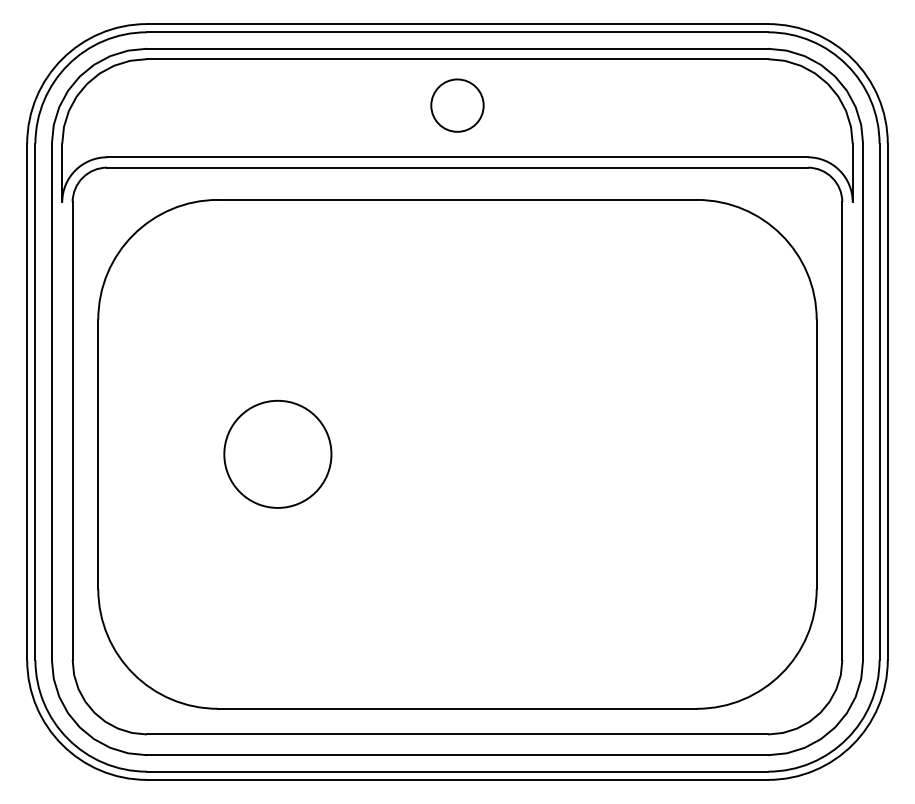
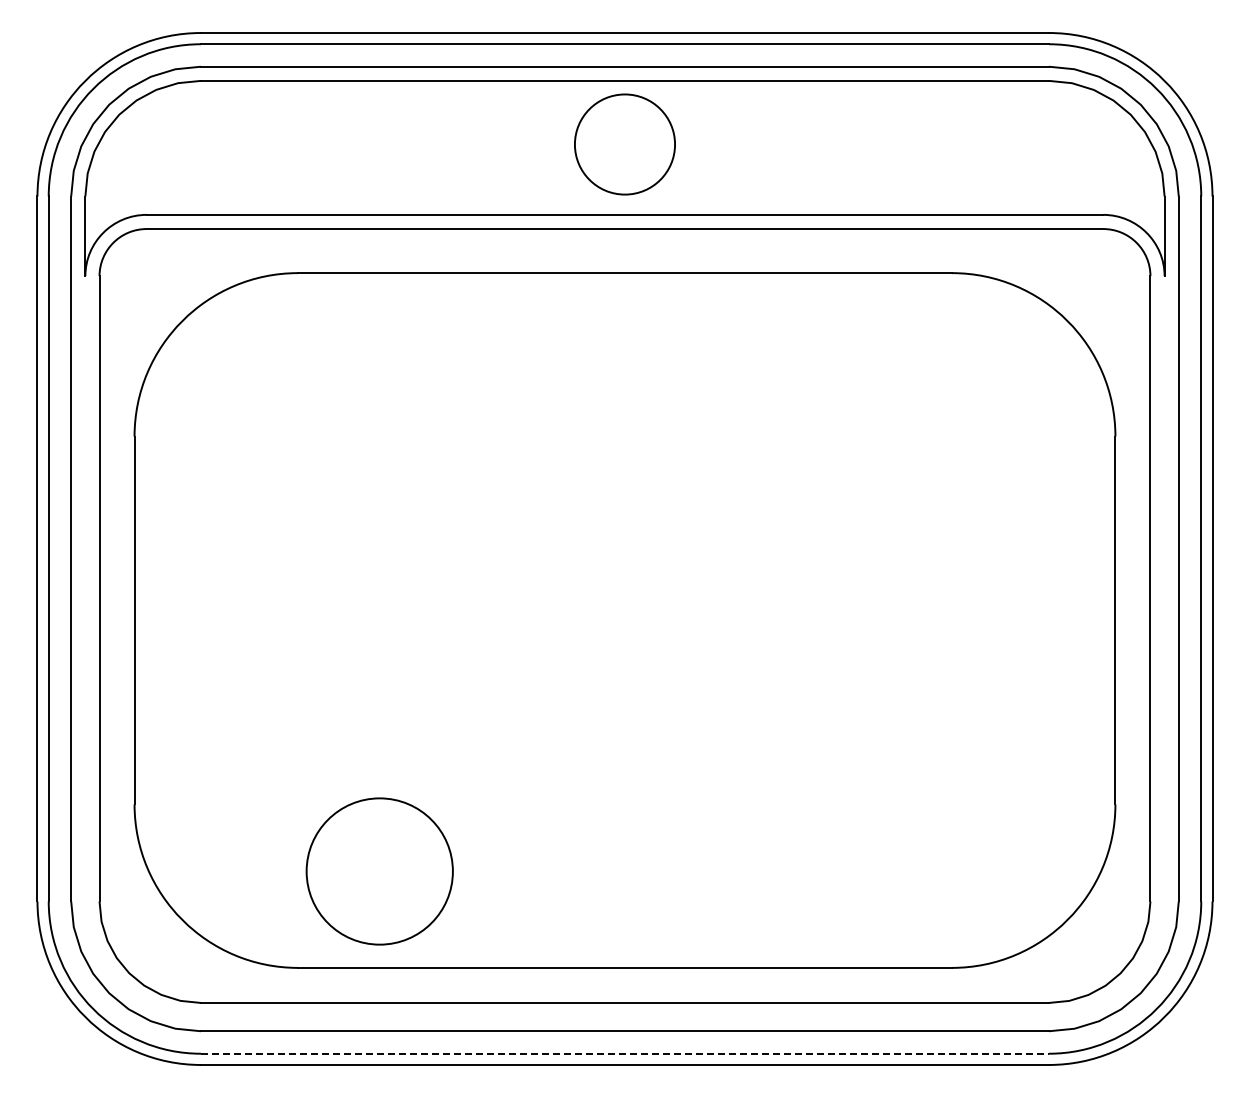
circle: (457, 105) -> (624, 143), size x1.4
circle: (277, 454) -> (379, 871), moved
line: (457, 771) -> (625, 1053), solid -> dashed

